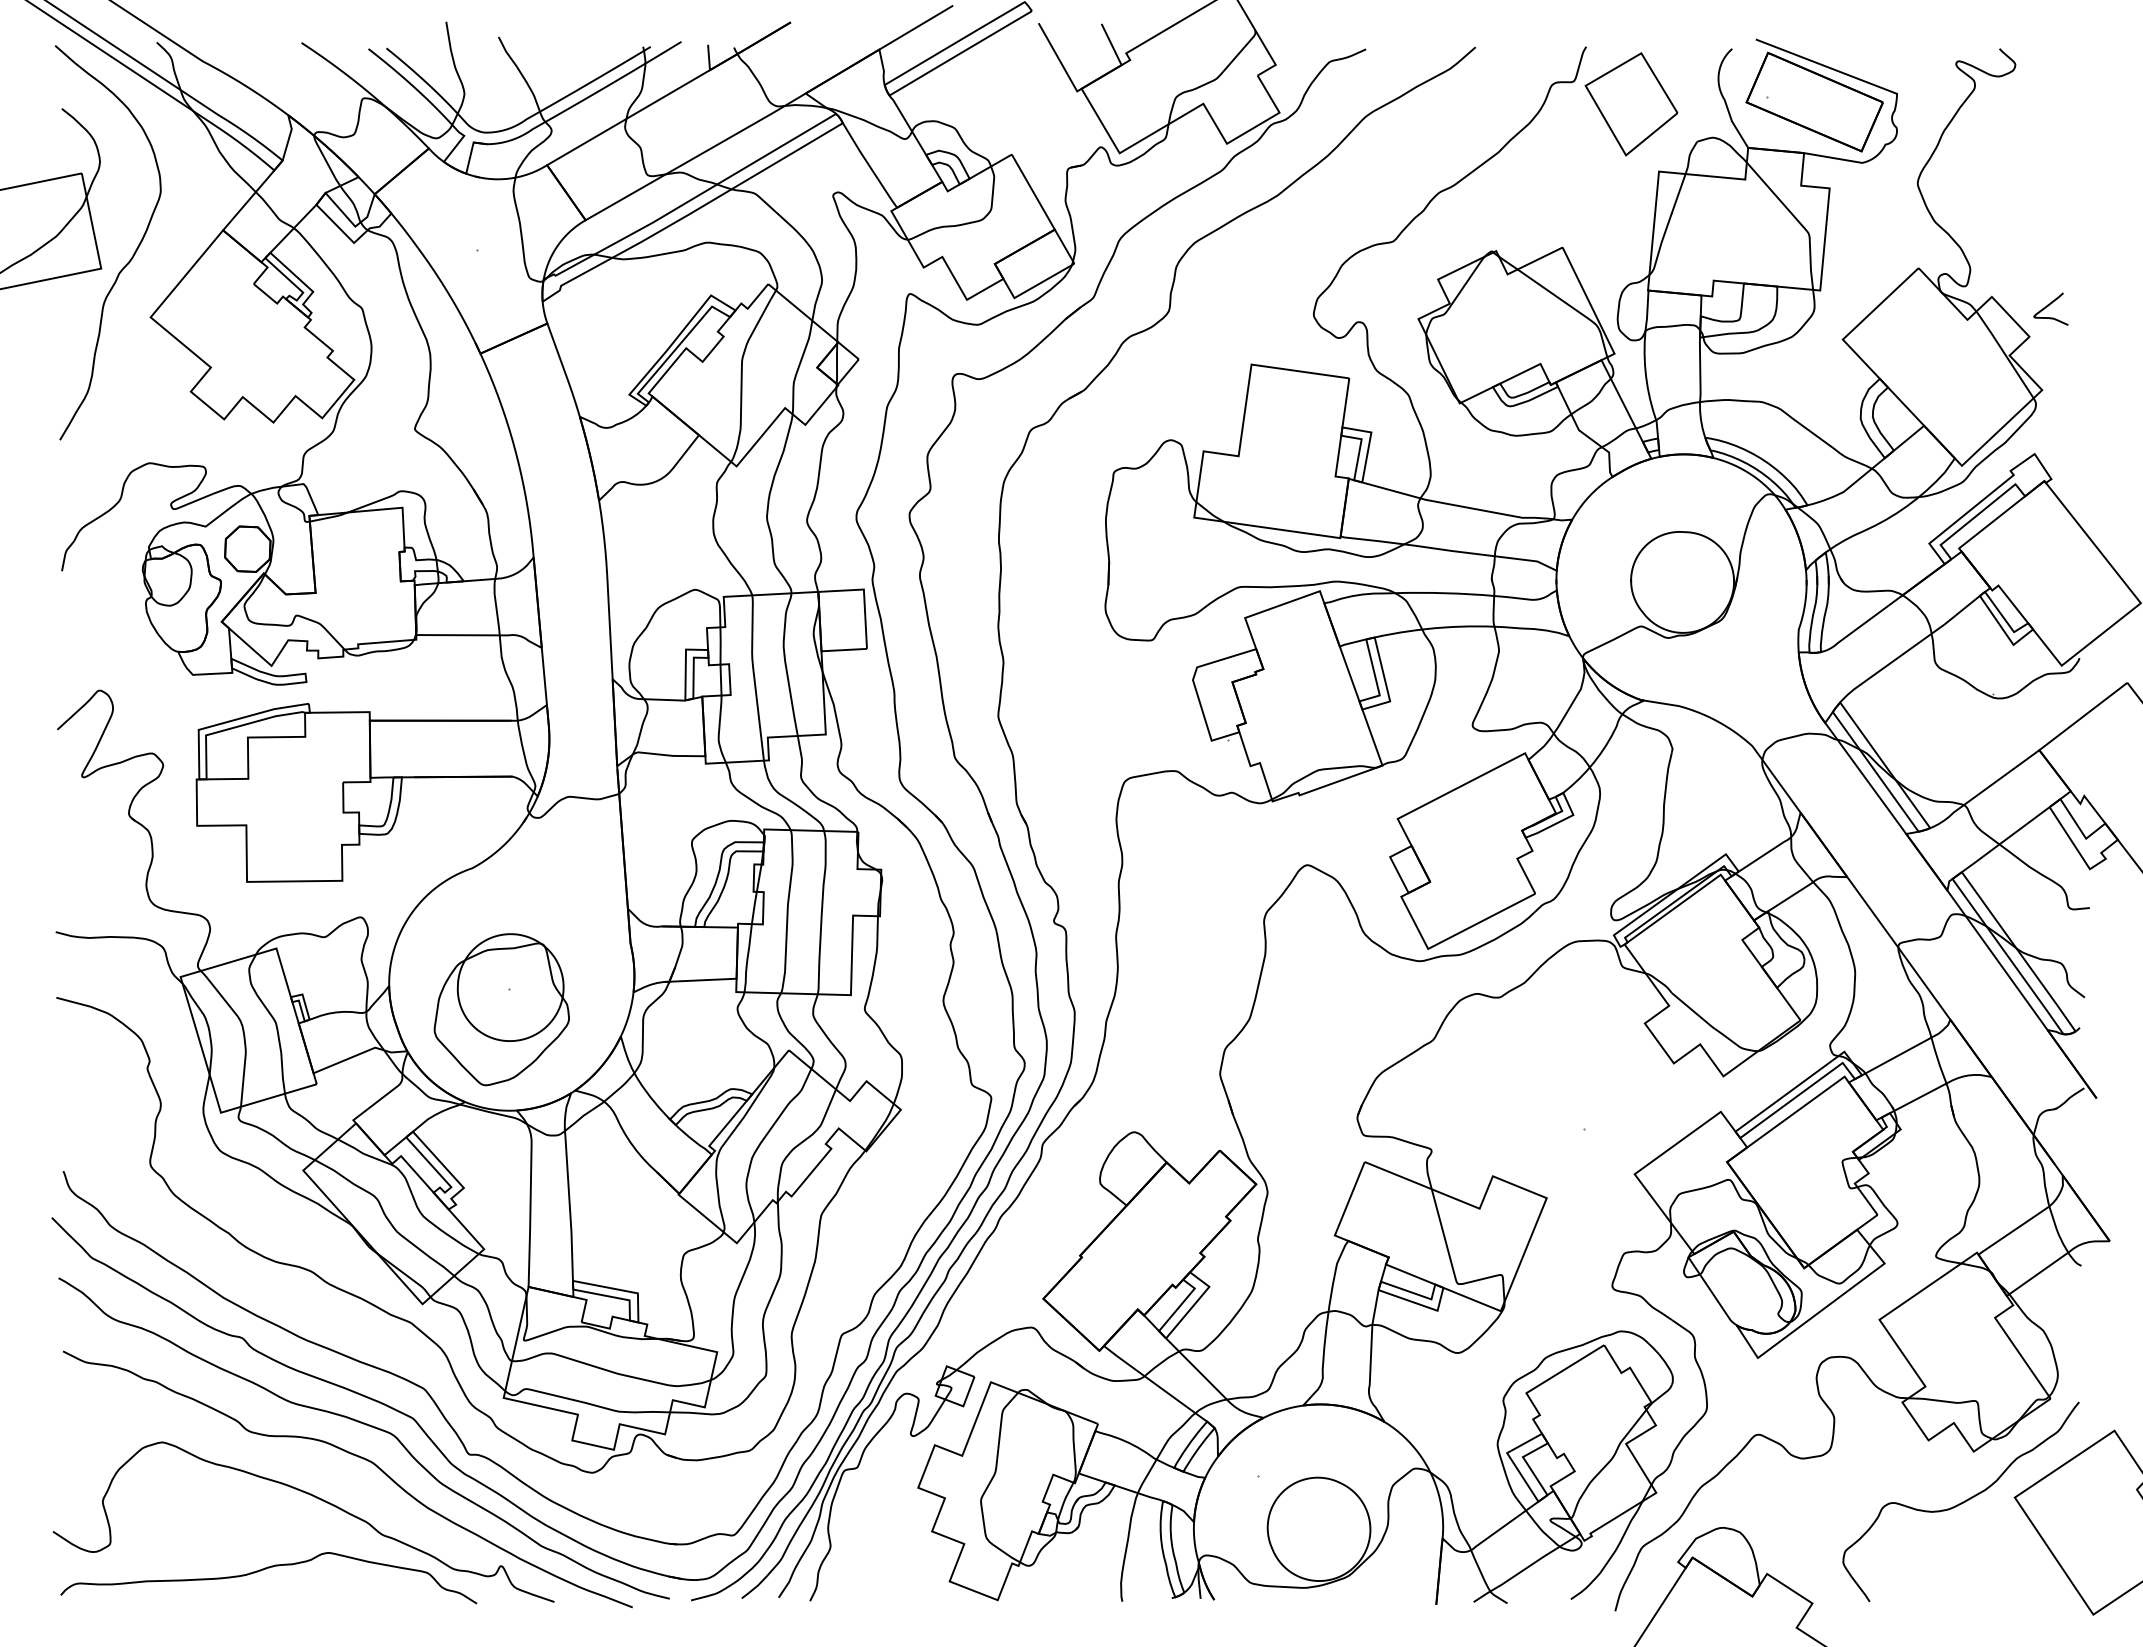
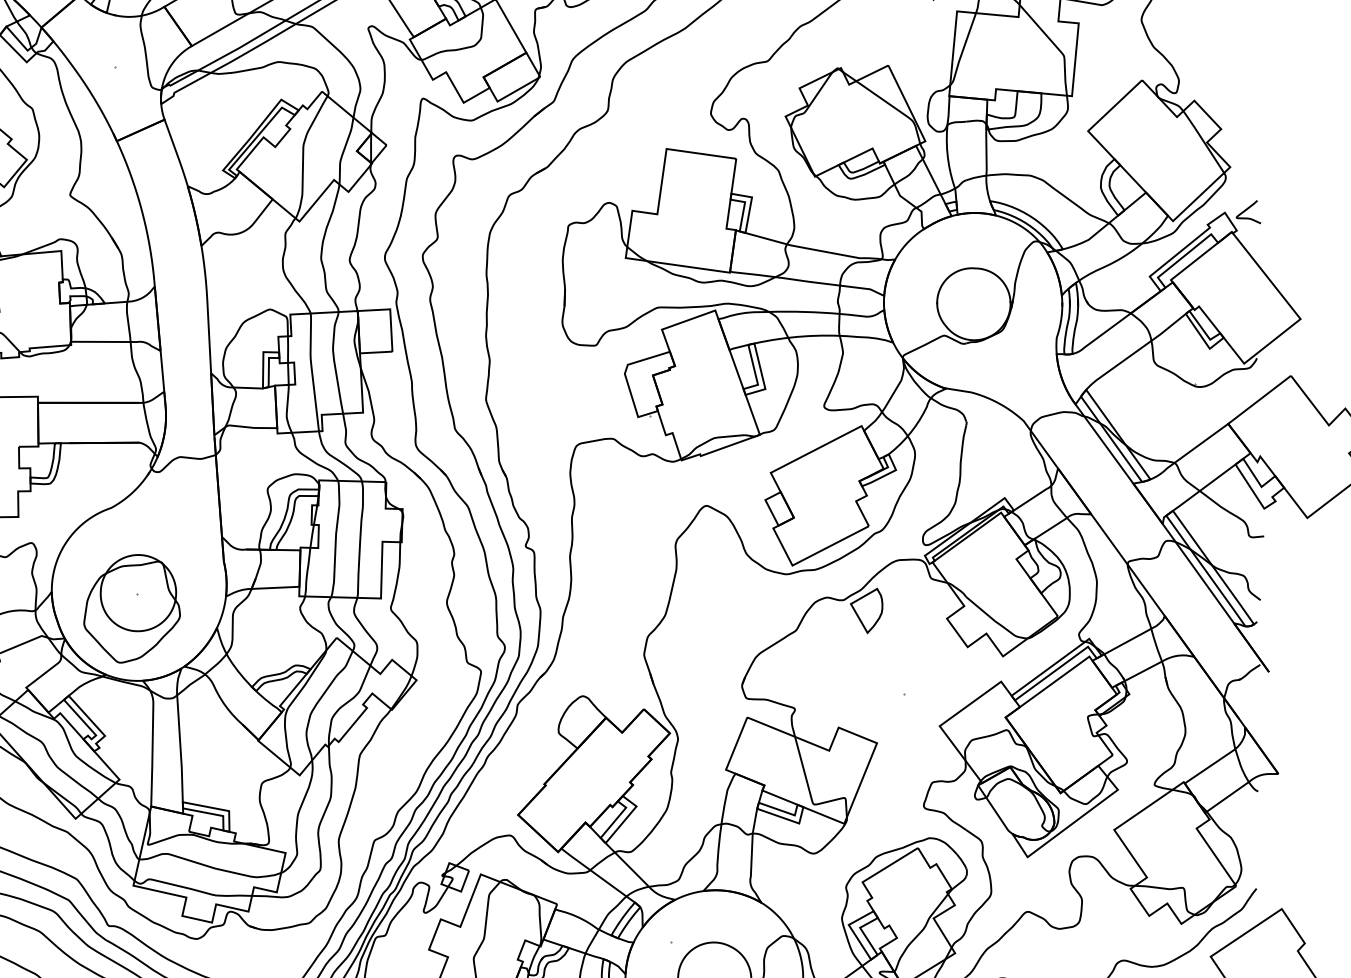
curve: (2048, 306) -> (1246, 210), moved
part: (1532, 1012) -> (866, 610), added

